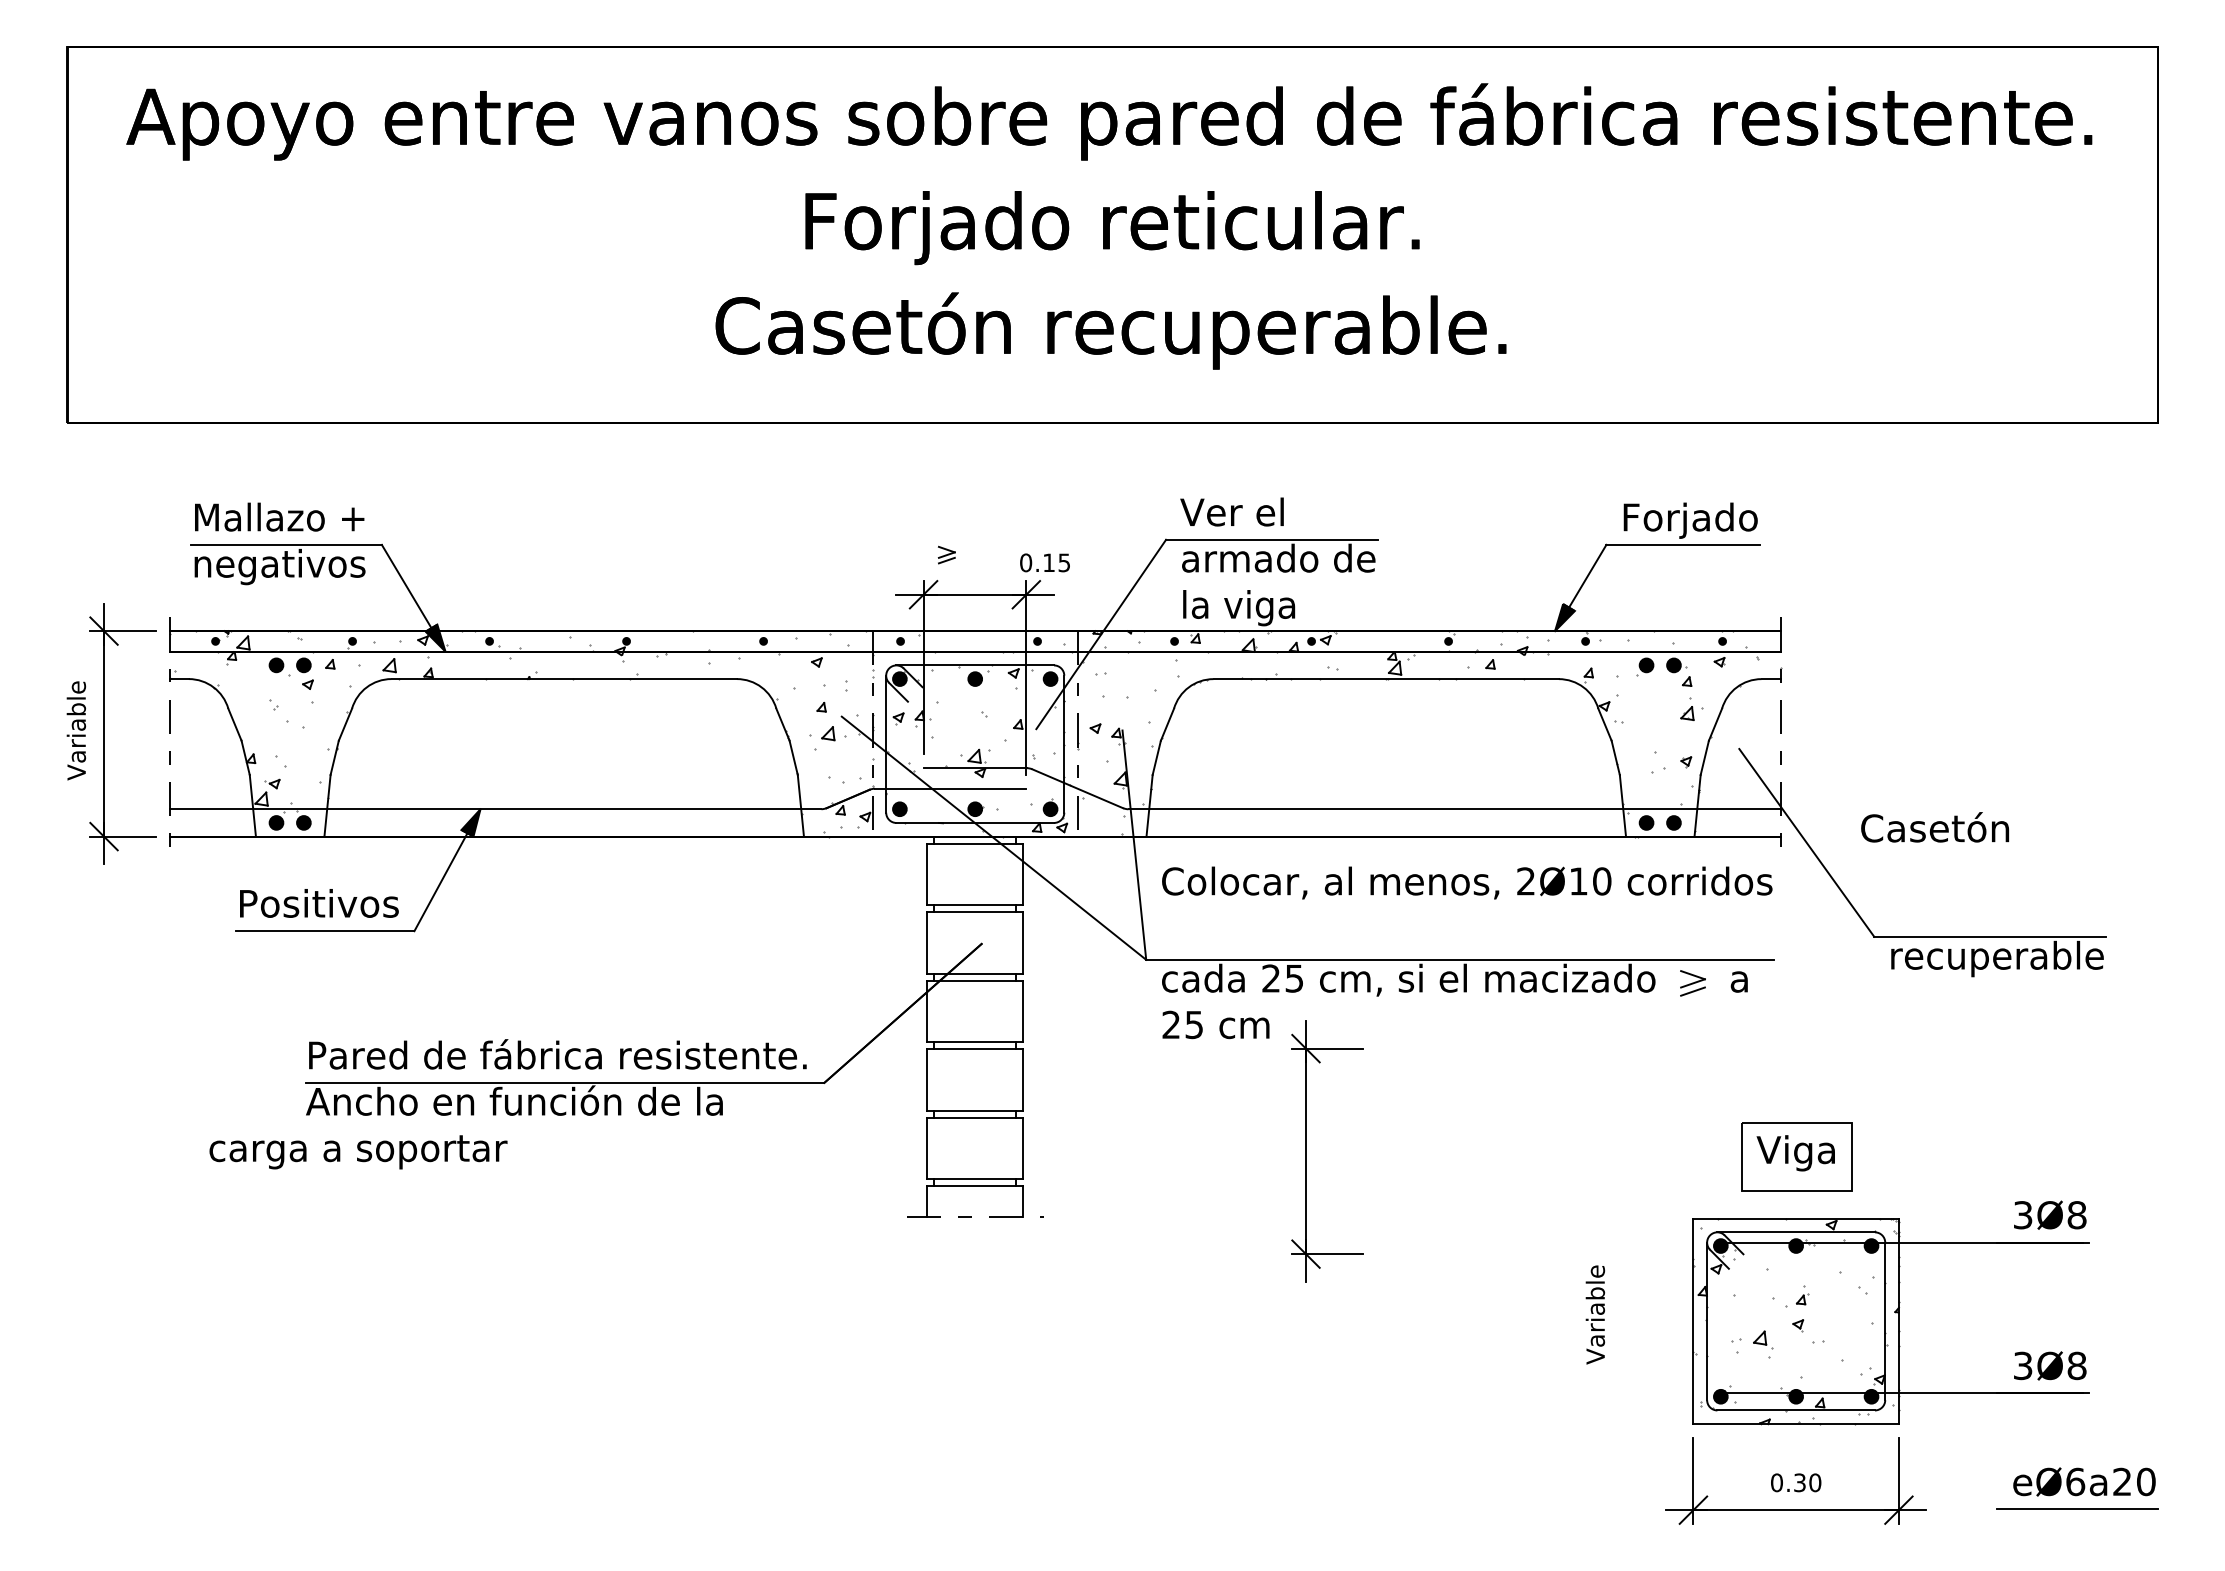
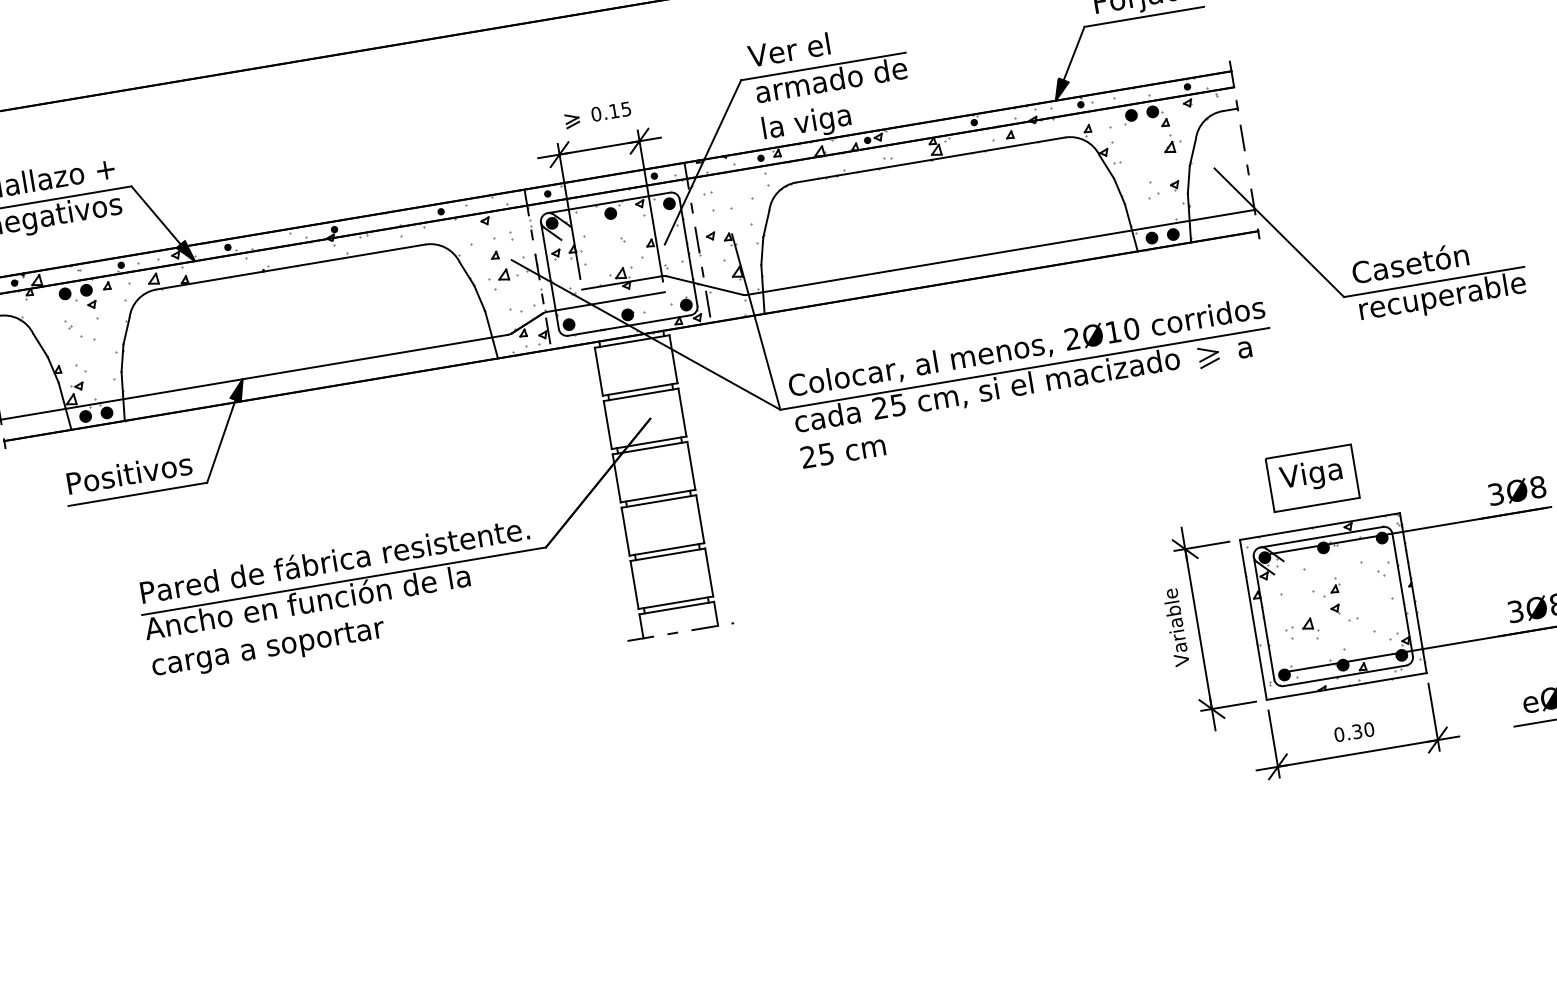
text: (1044, 562) -> (610, 111), moved
text: (1935, 827) -> (1410, 263), moved
text: (1467, 882) -> (1027, 347), moved
part: (1306, 1151) -> (1198, 629), moved
text: (358, 1152) -> (268, 649), moved

